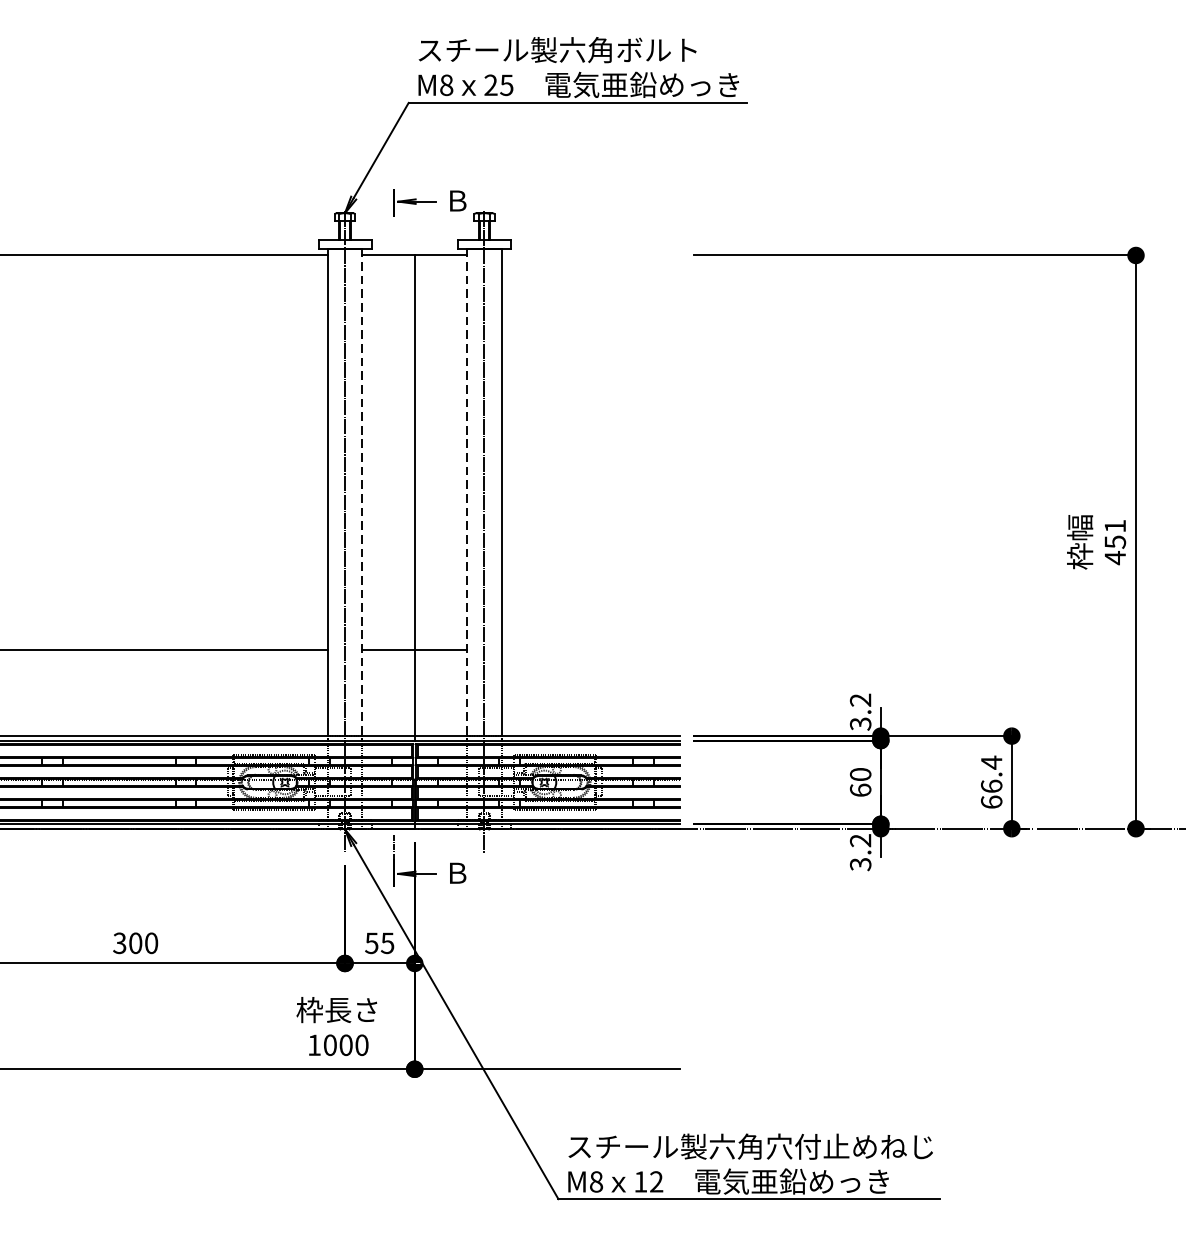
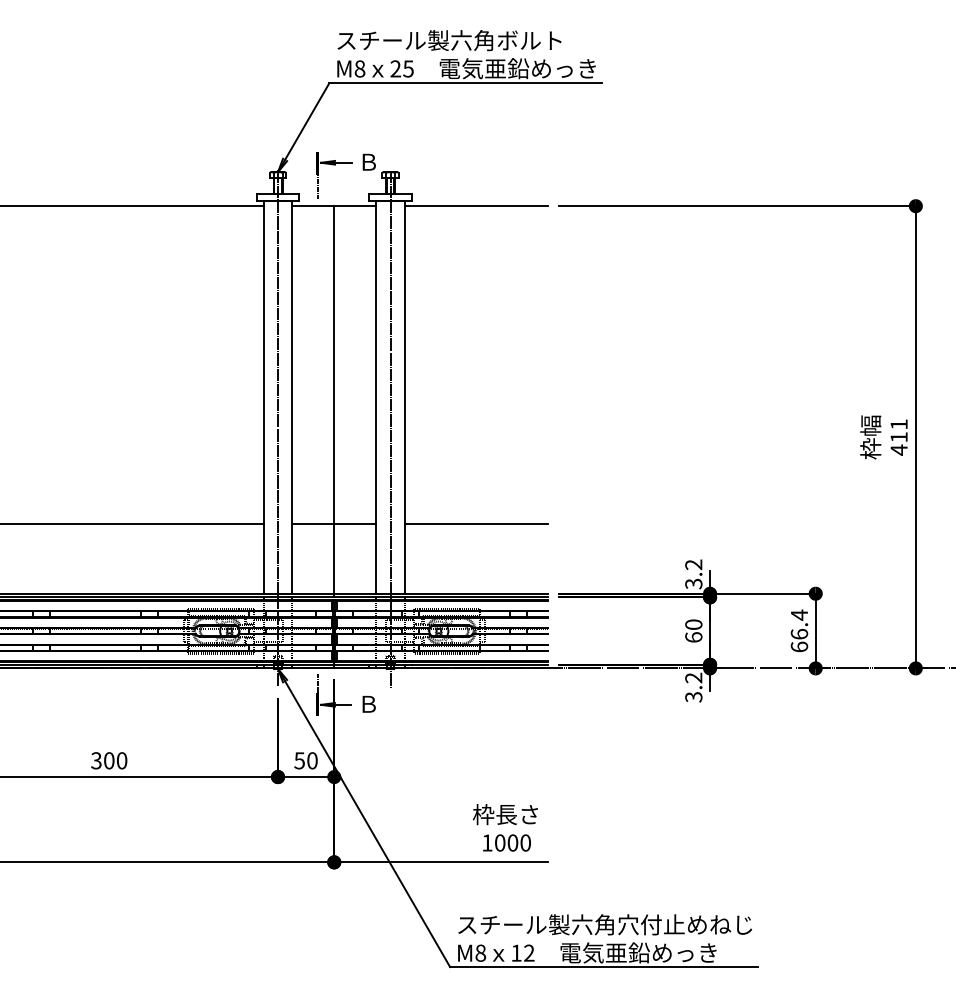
line: (393, 231) -> (317, 186), added
line: (589, 255) -> (475, 206), added
line: (362, 492) -> (292, 397), dashed -> solid
line: (467, 492) -> (376, 397), dashed -> solid
text: (1114, 542) -> (898, 437), 451 -> 411
line: (589, 650) -> (475, 524), added
text: (387, 942) -> (312, 760), 55 -> 50
text: (336, 1026) -> (505, 827), moved

